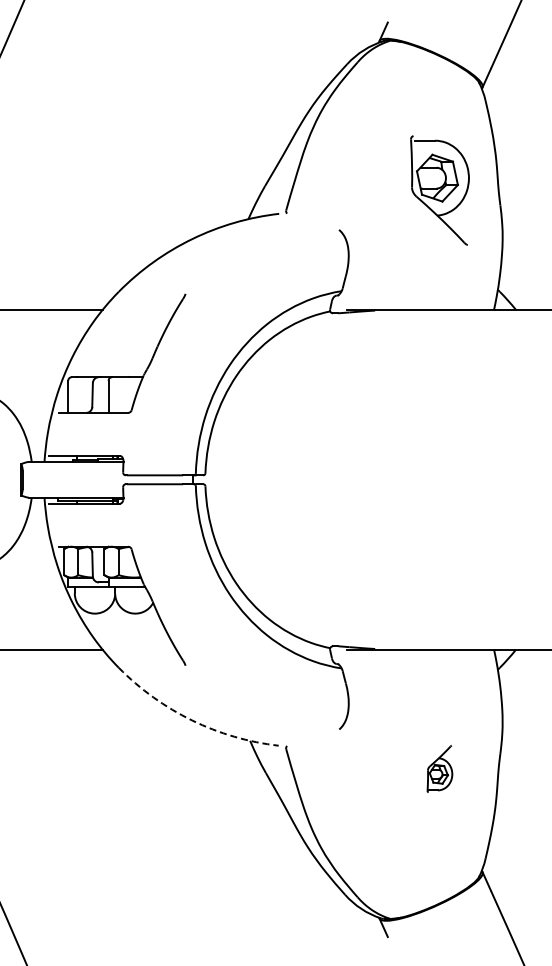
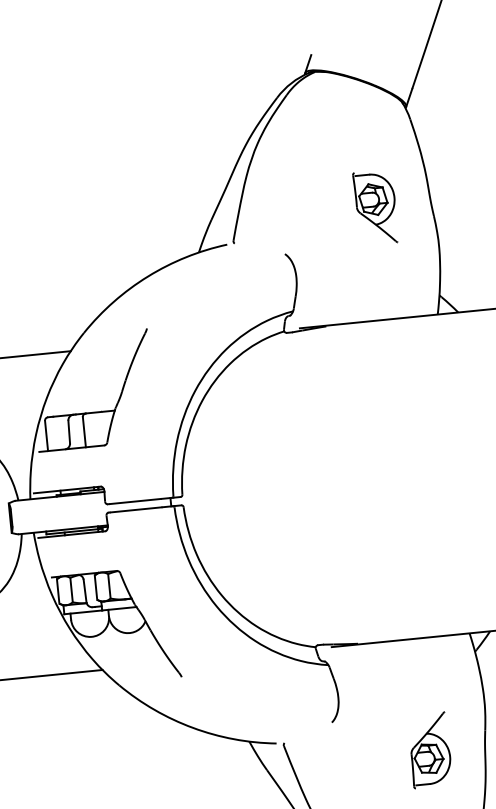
part: (439, 190) -> (375, 207), size x0.71
arc: (192, 720) -> (193, 727), dashed -> solid
part: (439, 768) -> (429, 749), size x1.67

